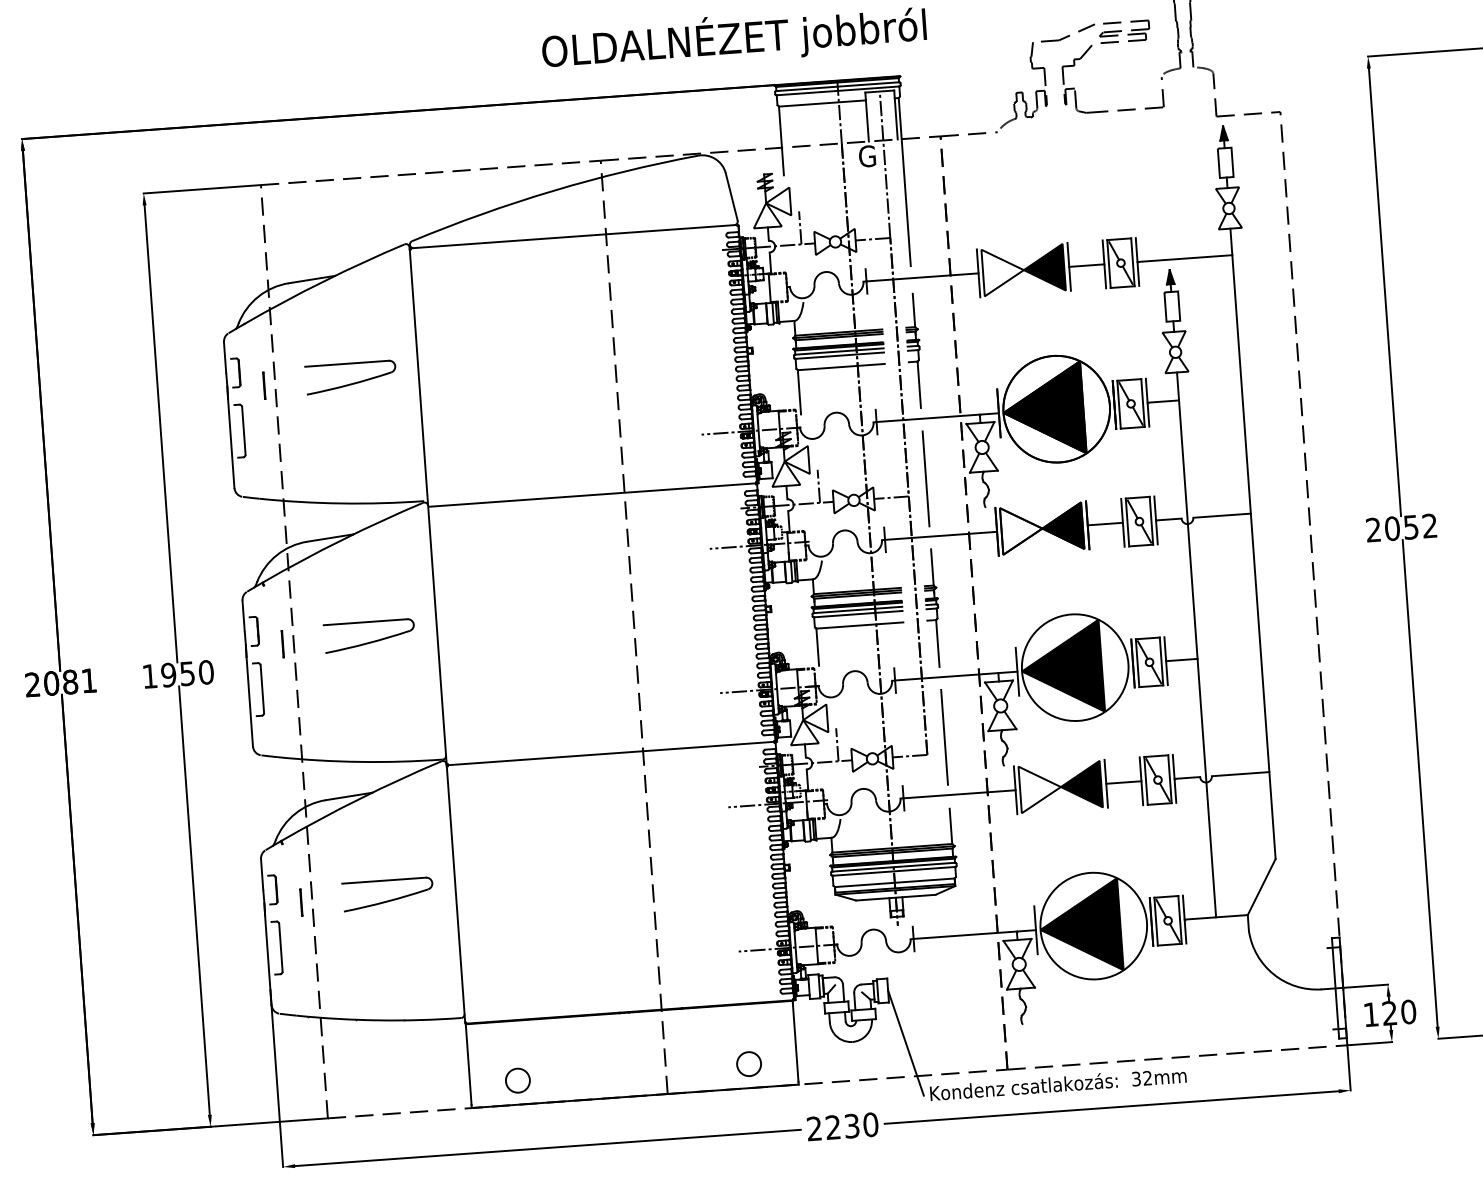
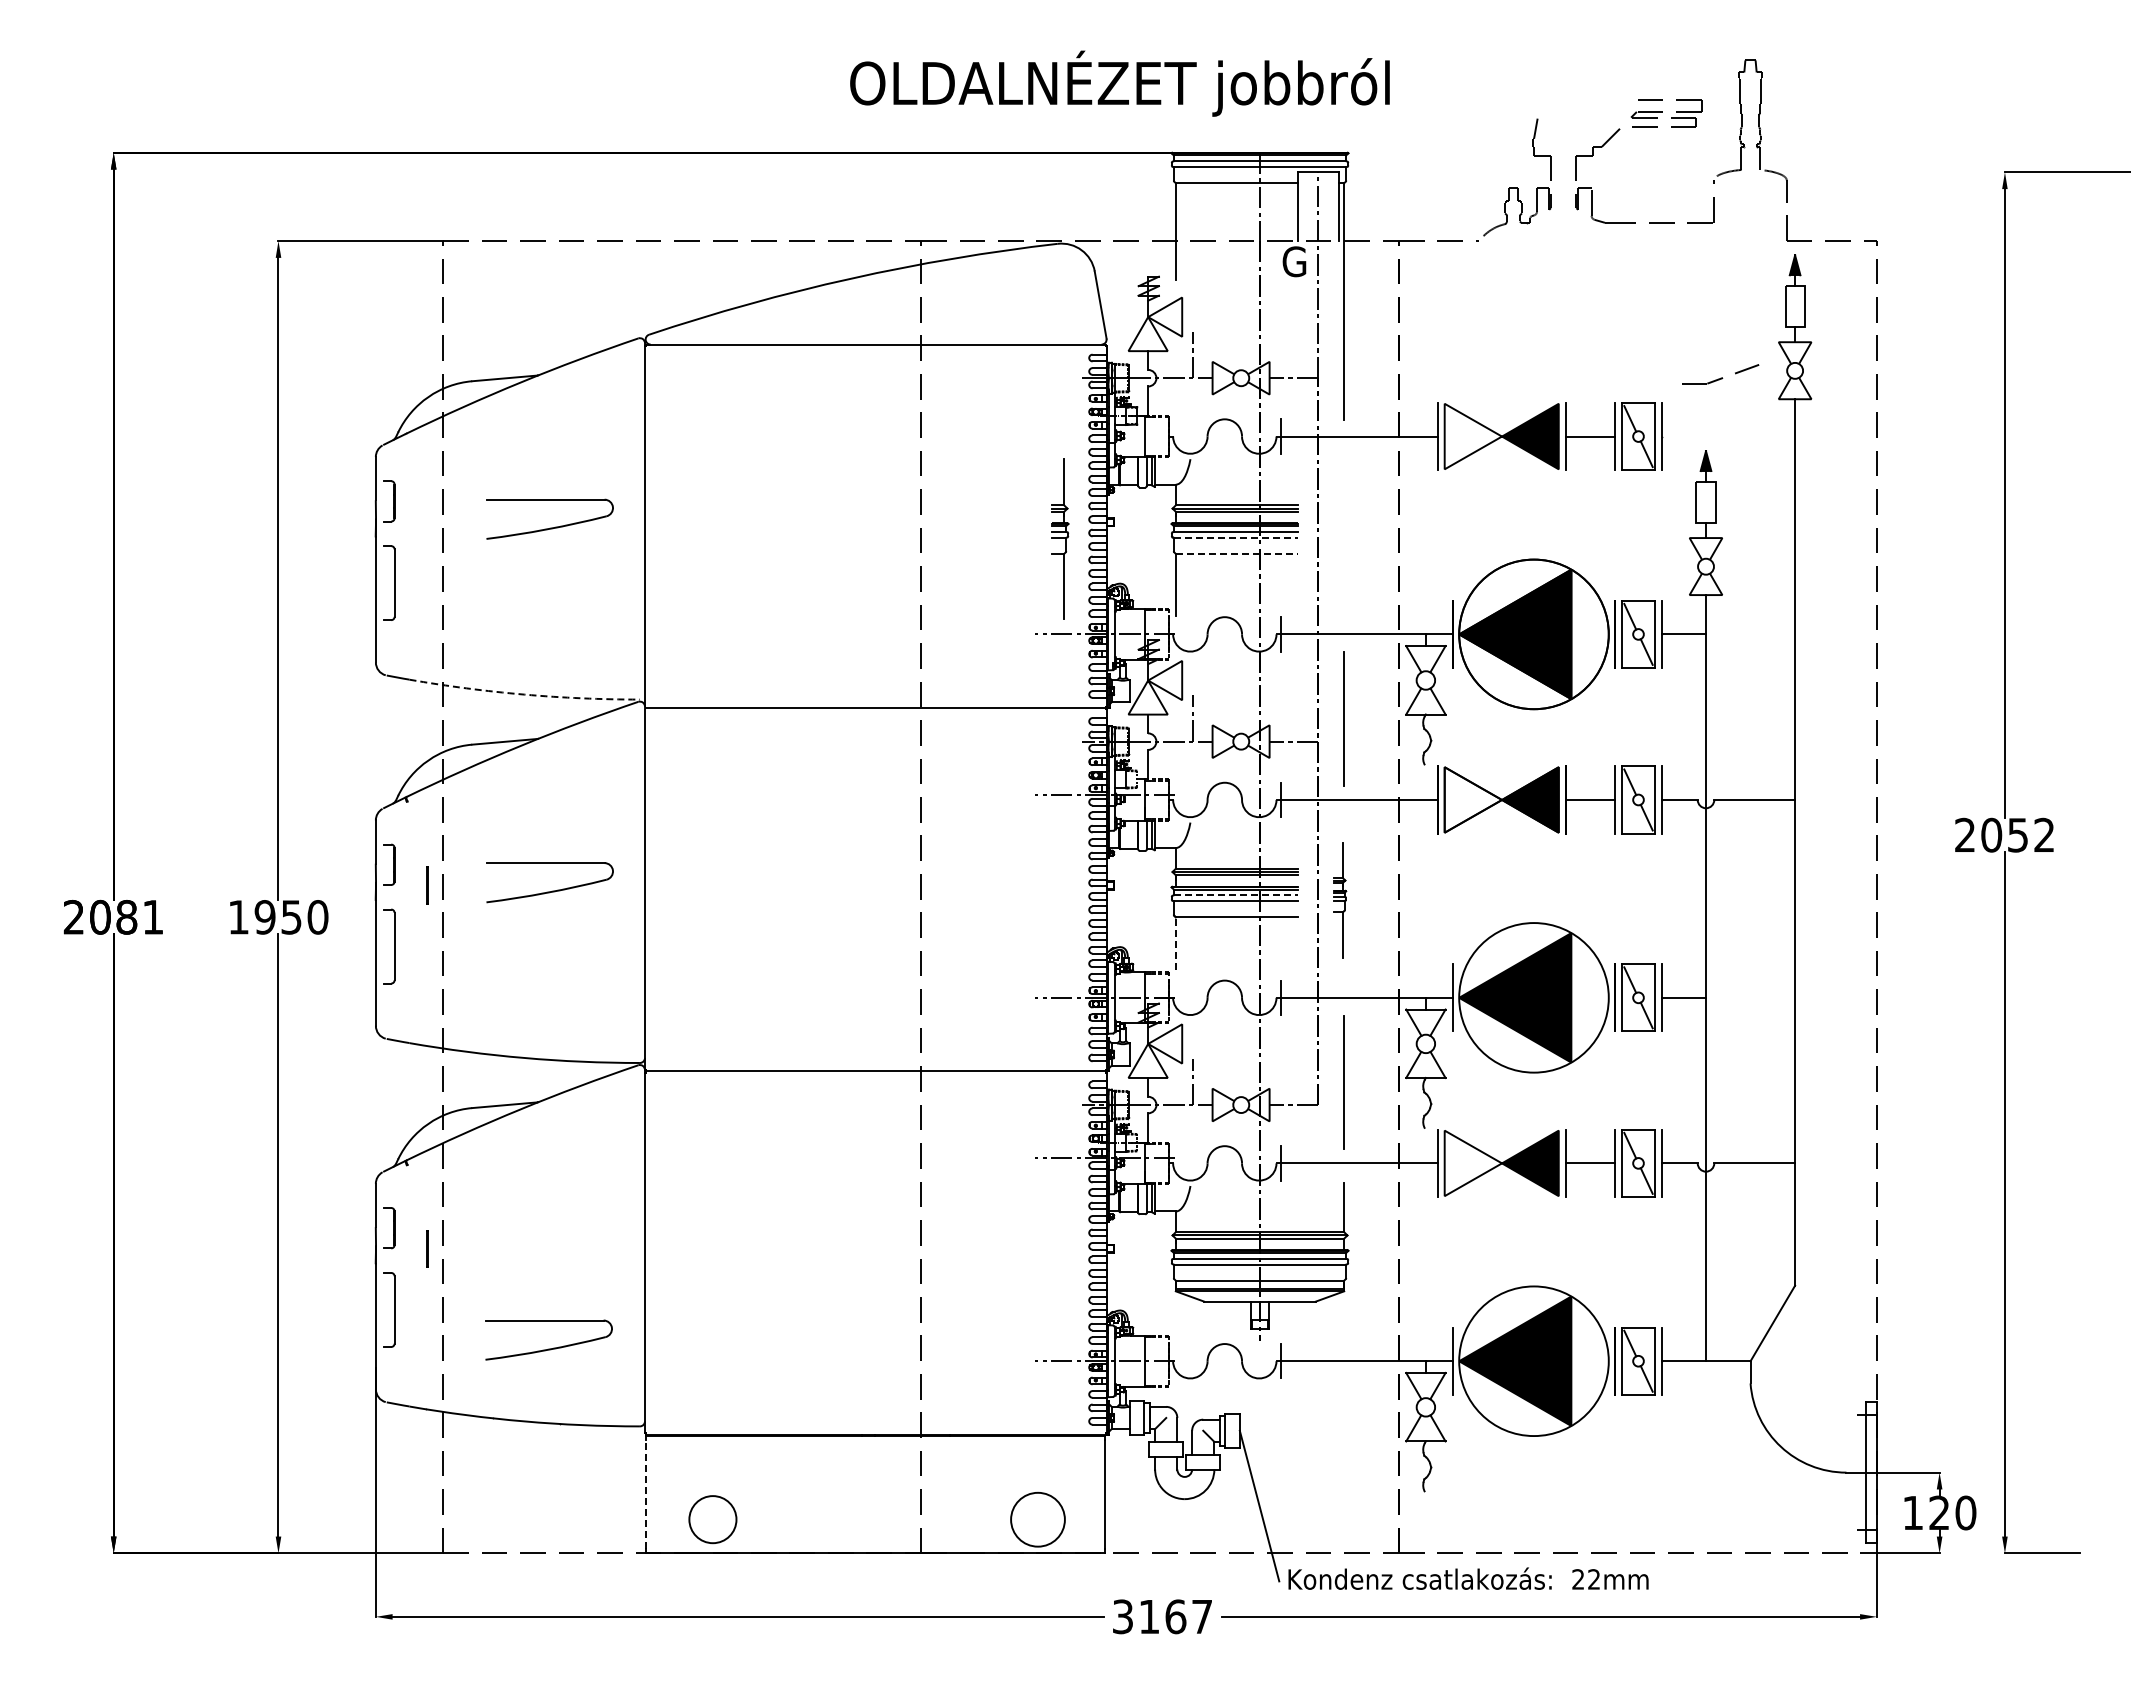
part: (1068, 33) -> (1720, 374), moved
line: (1184, 258) -> (1728, 436), removed
part: (914, 350) -> (1060, 538), moved
line: (840, 355) -> (1236, 537), solid -> dashed
line: (841, 366) -> (1237, 553), solid -> dashed
line: (264, 386) -> (427, 522), removed
arc: (341, 503) -> (524, 694), solid -> dashed
part: (932, 608) -> (1340, 900), size x0.7
line: (858, 610) -> (1236, 895), solid -> dashed
line: (817, 646) -> (1175, 942), solid -> dashed
part: (388, 900) -> (548, 1348), moved
circle: (748, 1063) -> (1037, 1519), size x1.6
line: (468, 1066) -> (645, 1494), solid -> dashed
text: (1136, 1079) -> (1578, 1579), 32mm -> 22mm
circle: (517, 1080) -> (712, 1519), size x1.4
text: (842, 1126) -> (1162, 1616), 2230 -> 3167

